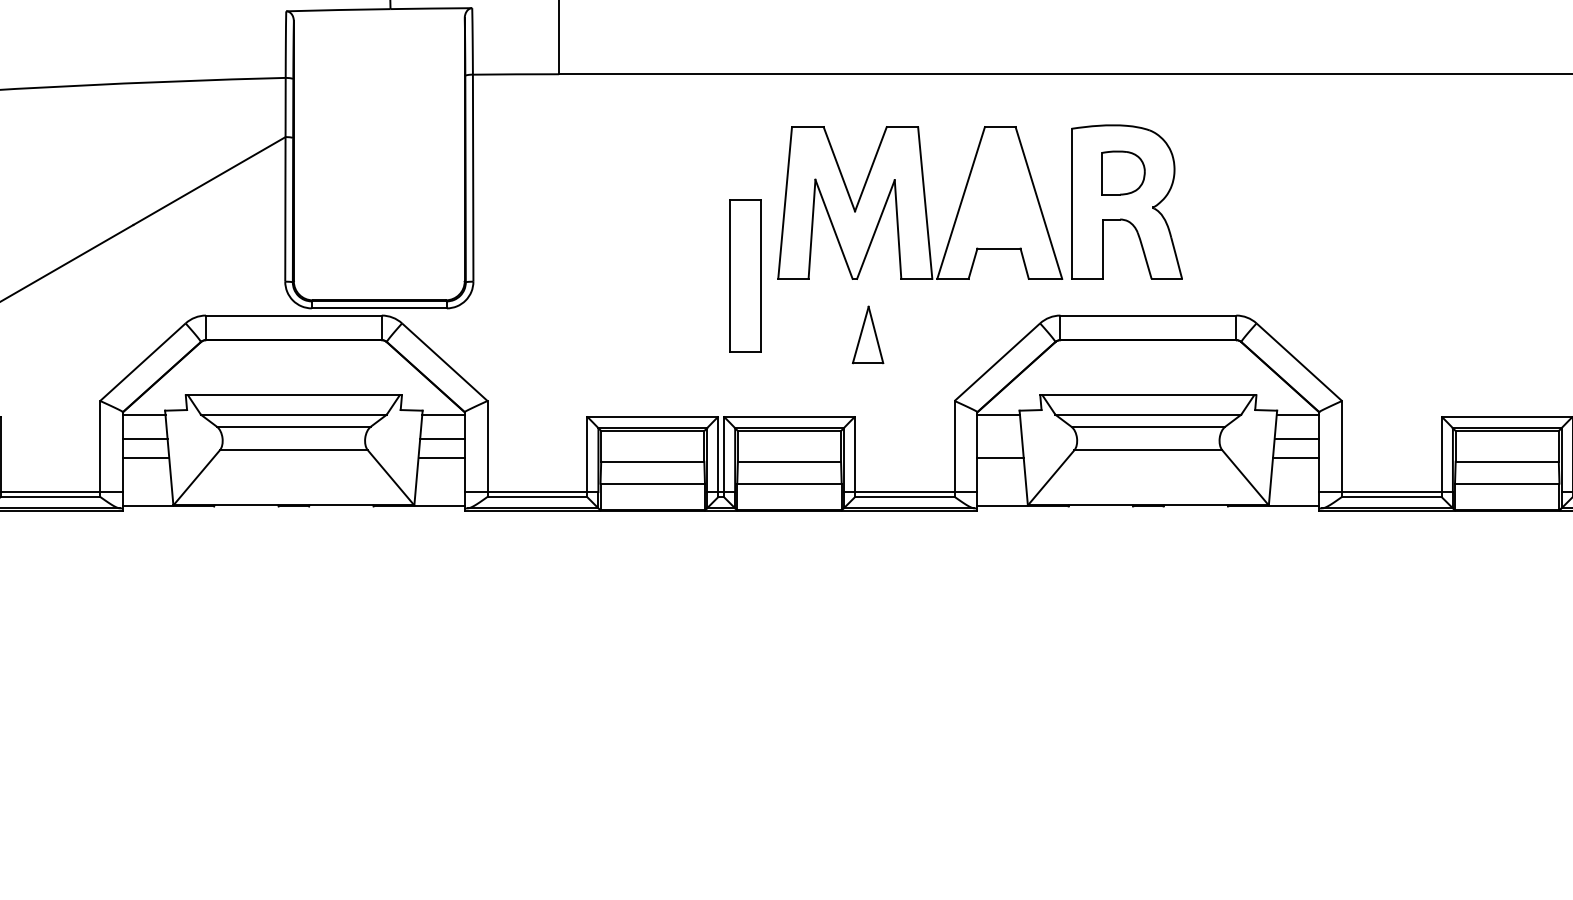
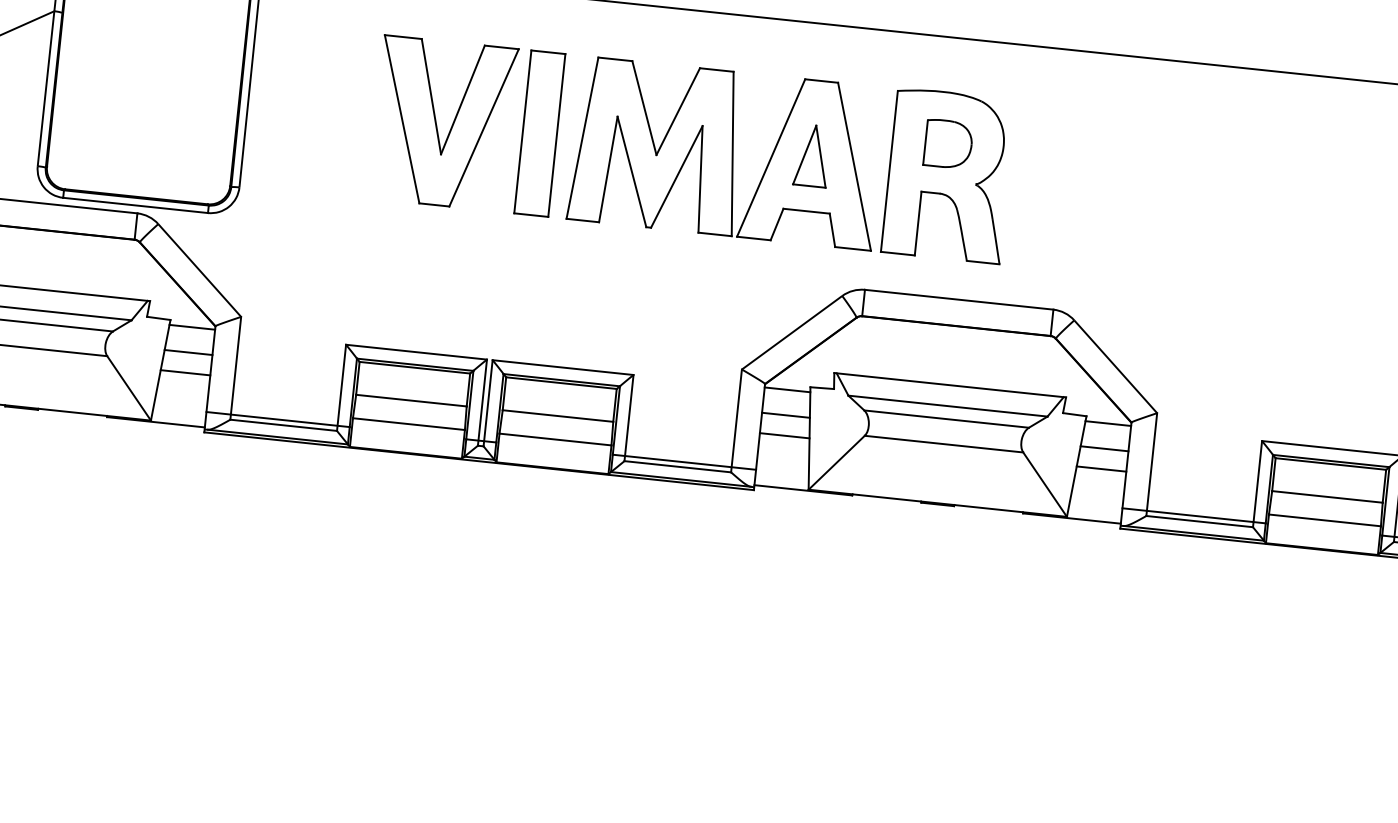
part: (654, 202) -> (442, 122), added
part: (745, 275) -> (540, 133), moved
part: (867, 334) -> (811, 155), moved
line: (999, 438) -> (785, 414), added

